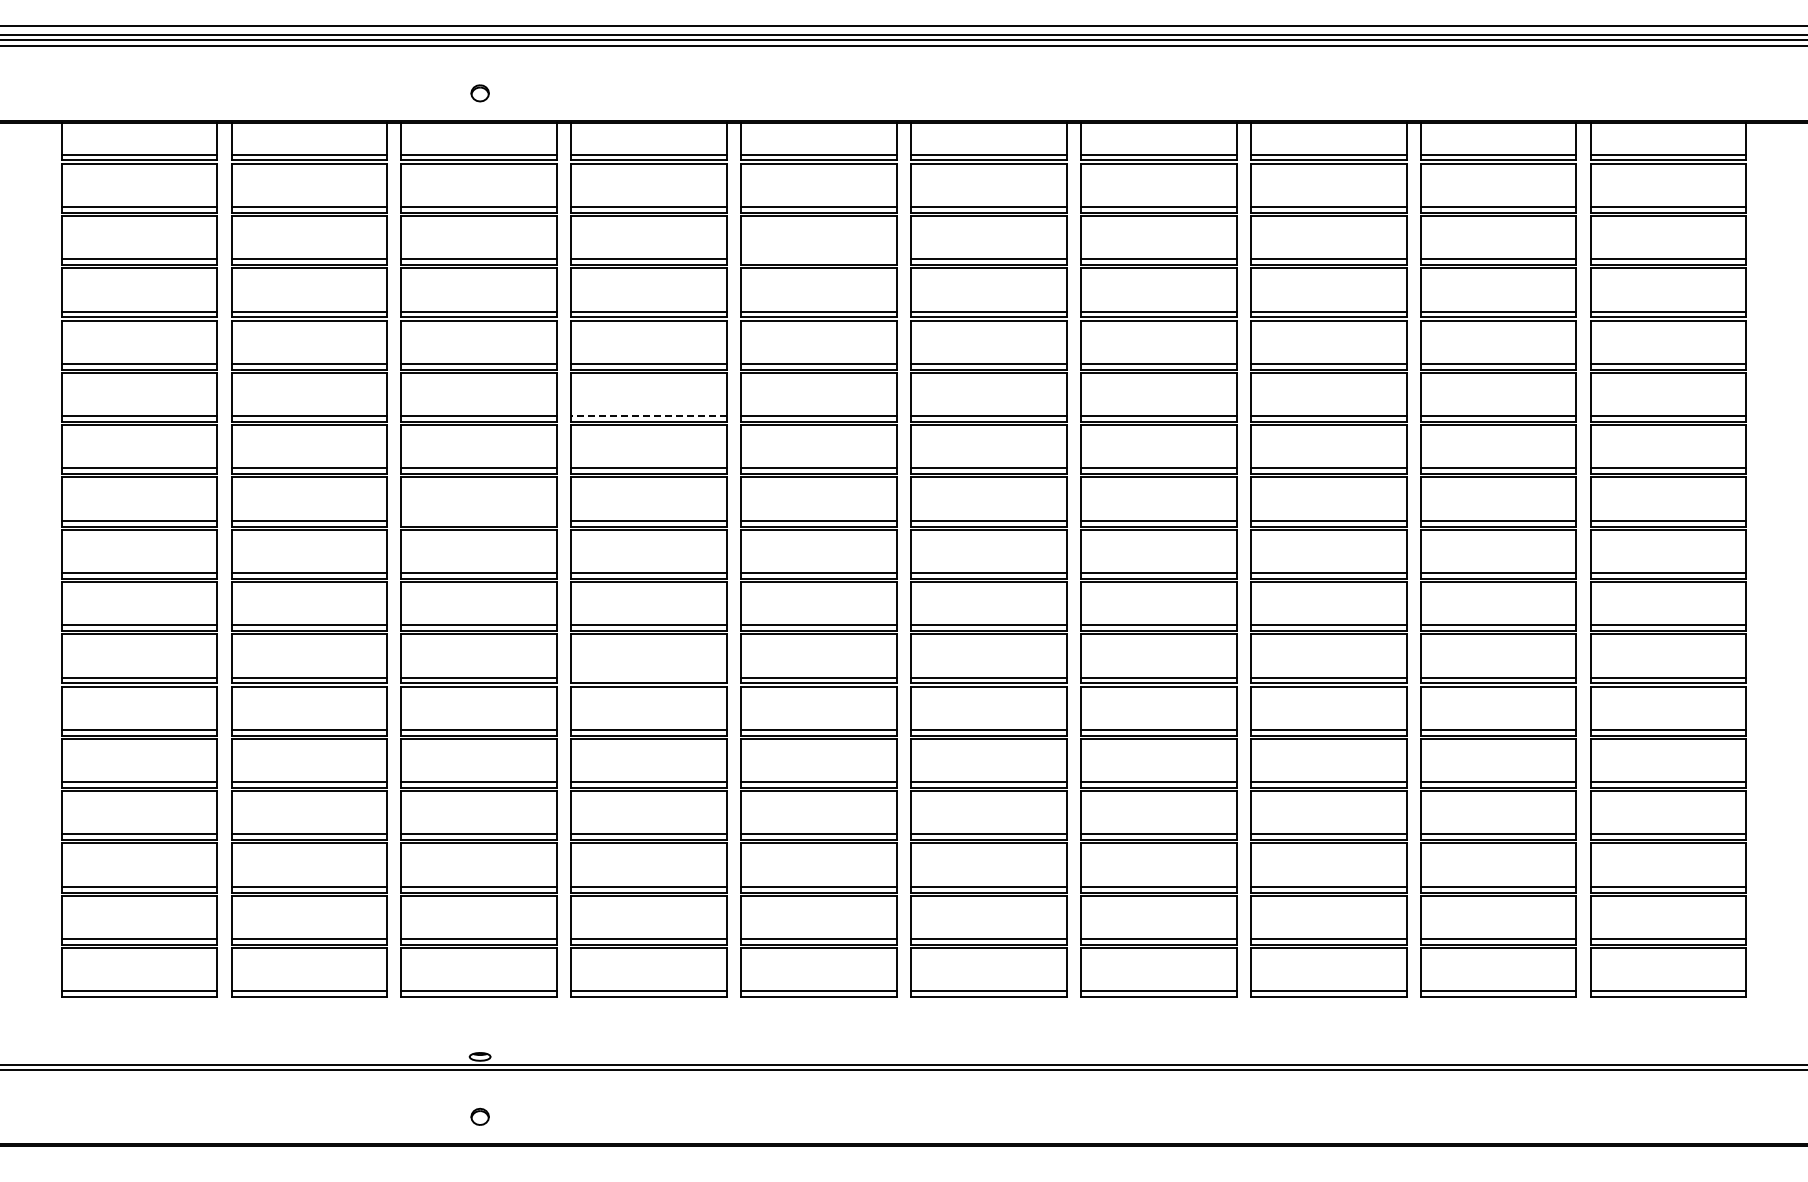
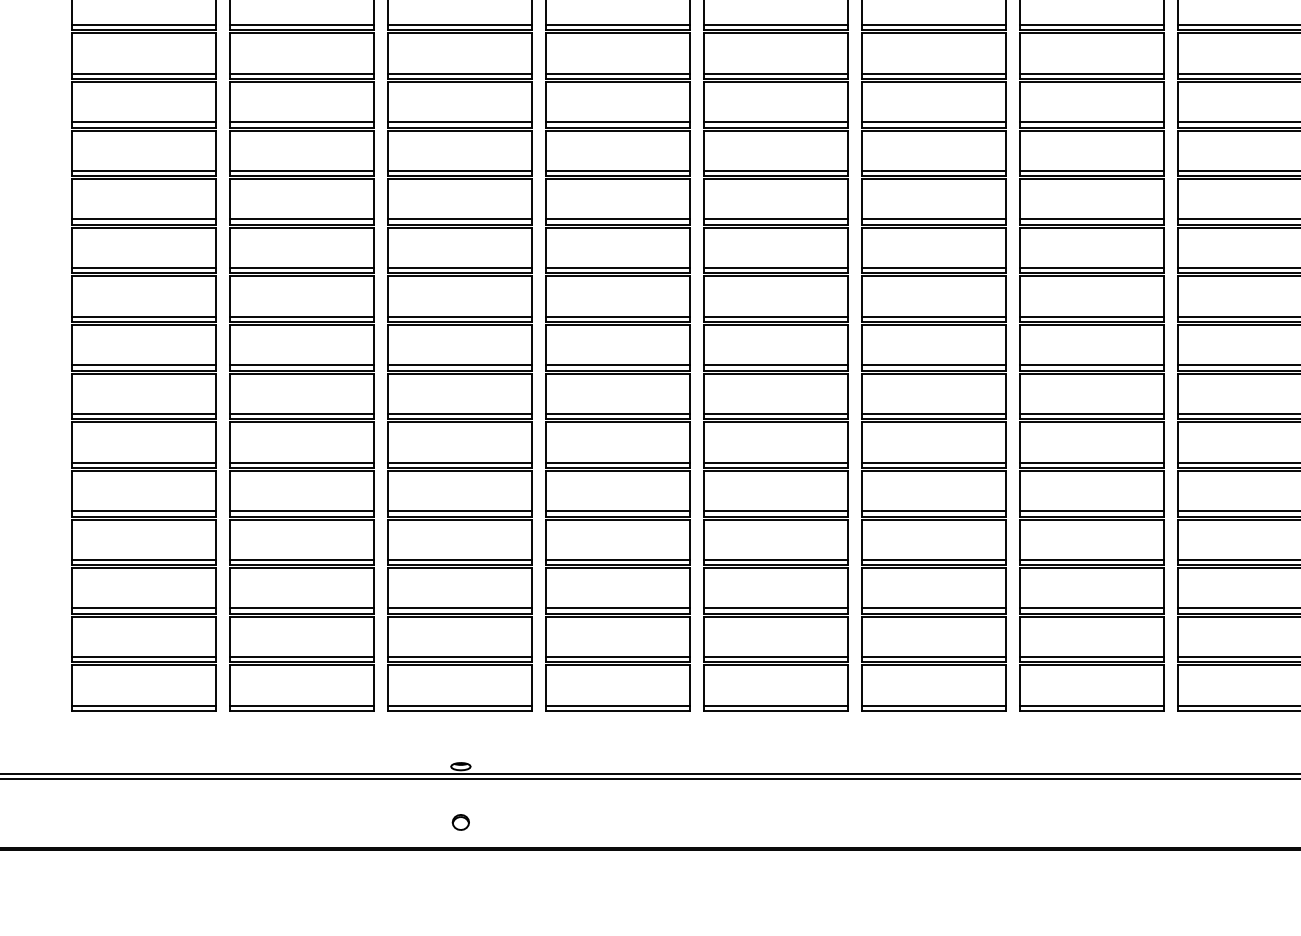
line: (818, 259) -> (775, 25), added
line: (649, 416) -> (618, 171), dashed -> solid
line: (478, 520) -> (459, 267), added
line: (648, 677) -> (617, 413), added

